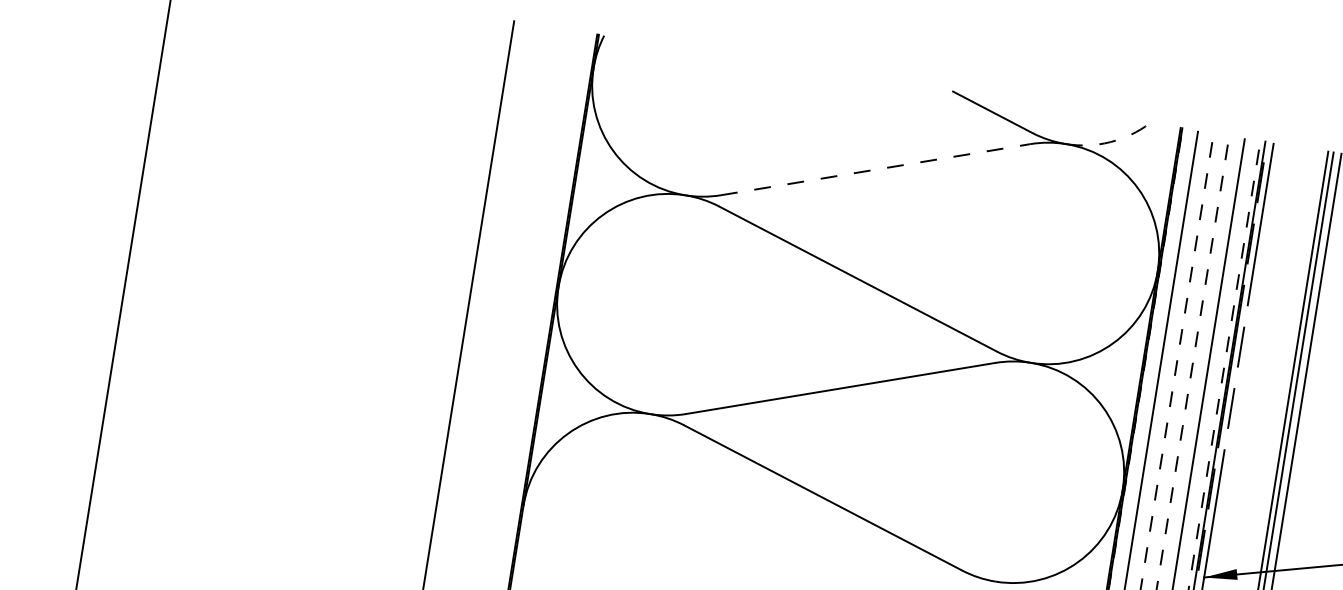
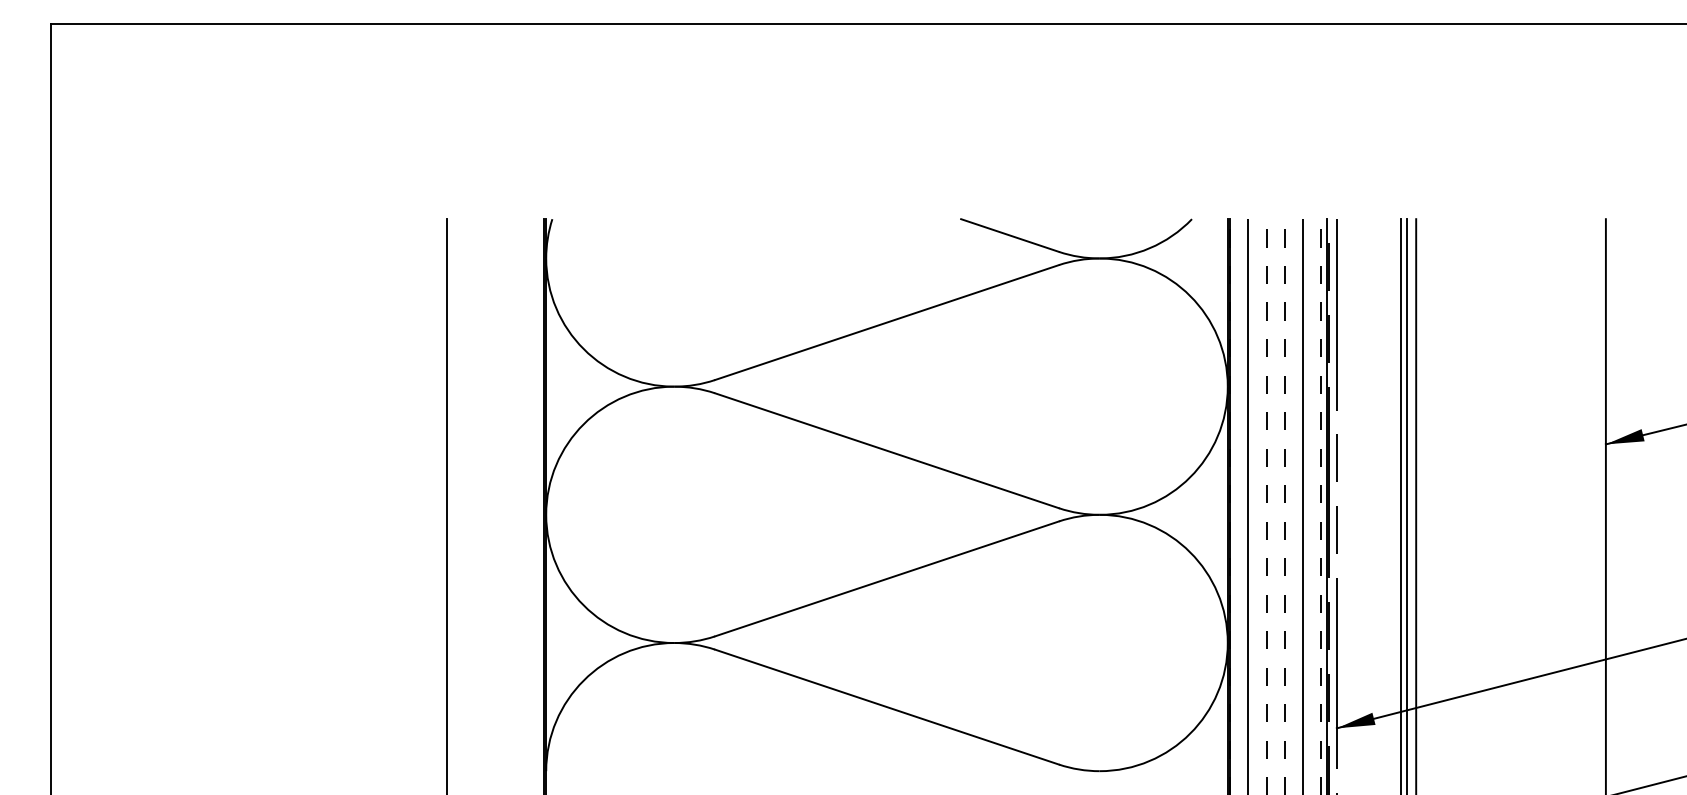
arc: (1109, 142) -> (1149, 248), dashed -> solid
line: (876, 169) -> (887, 322), dashed -> solid

